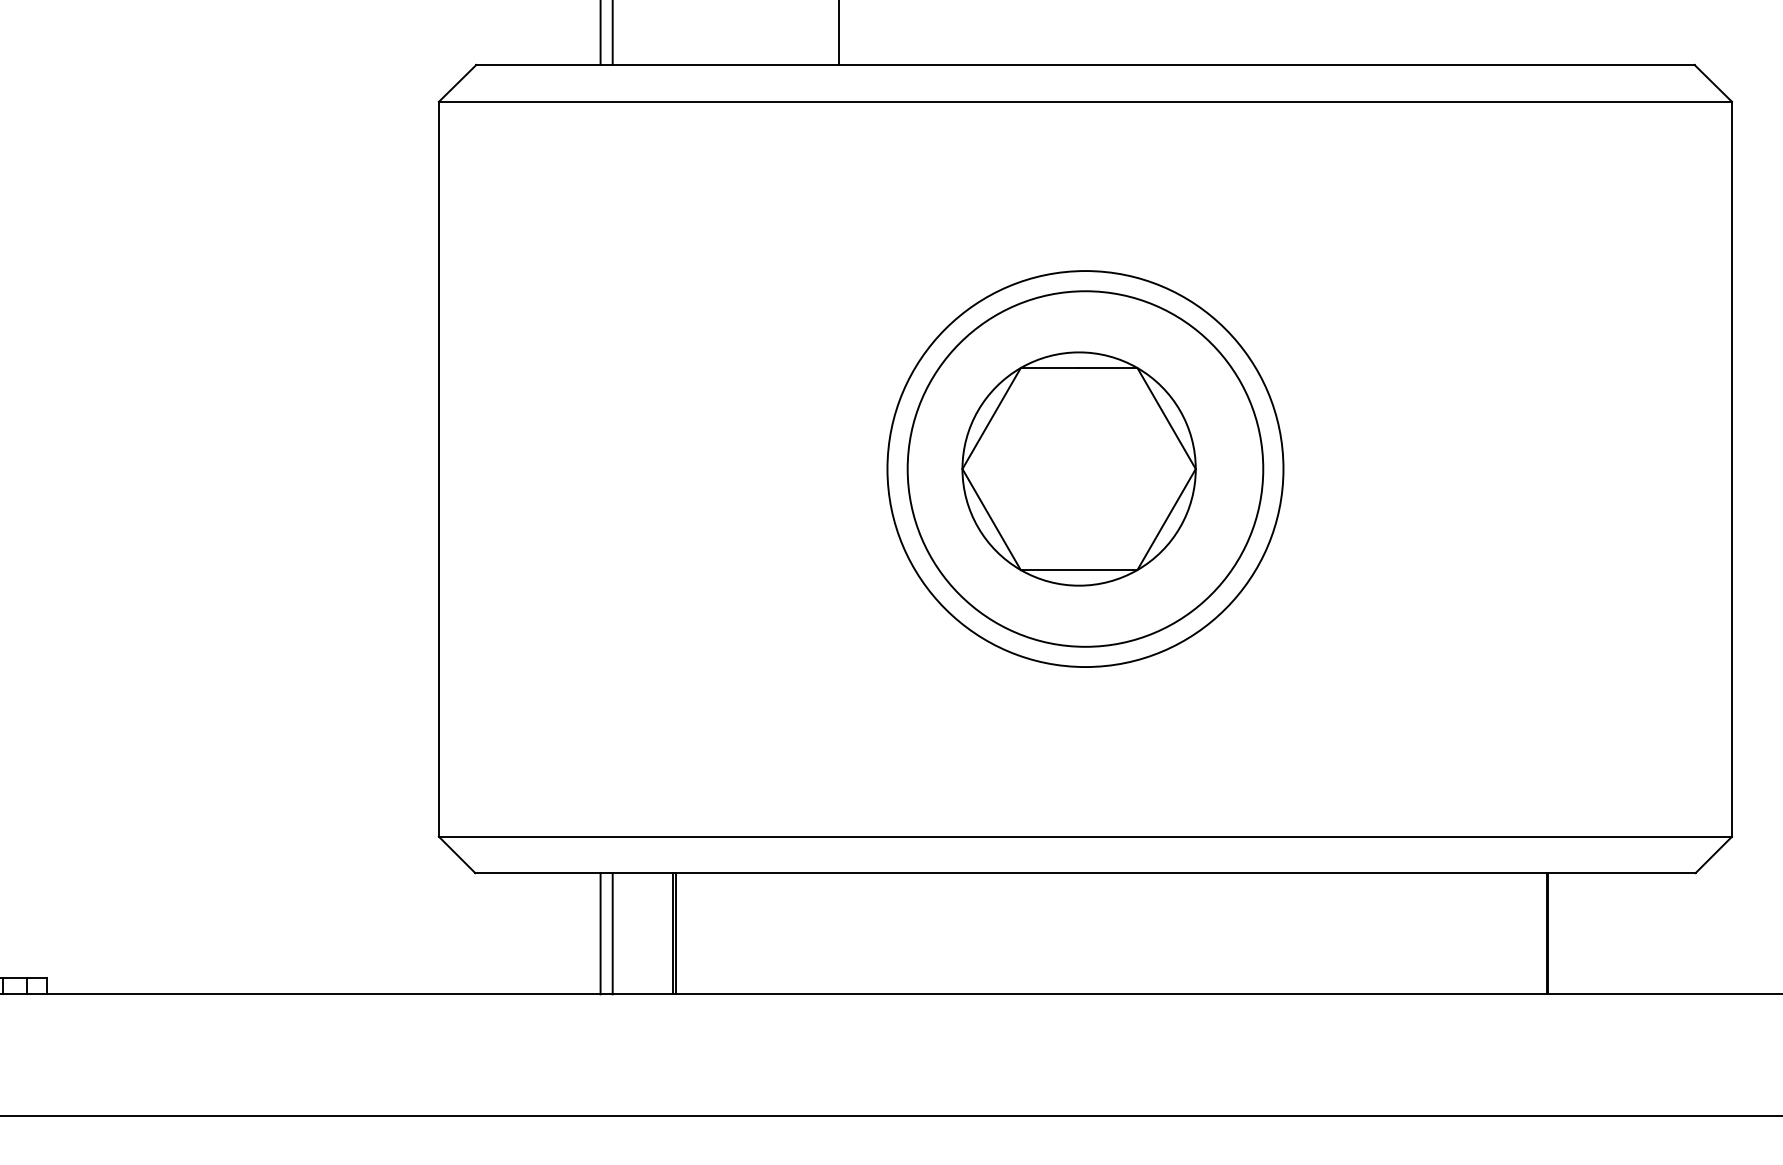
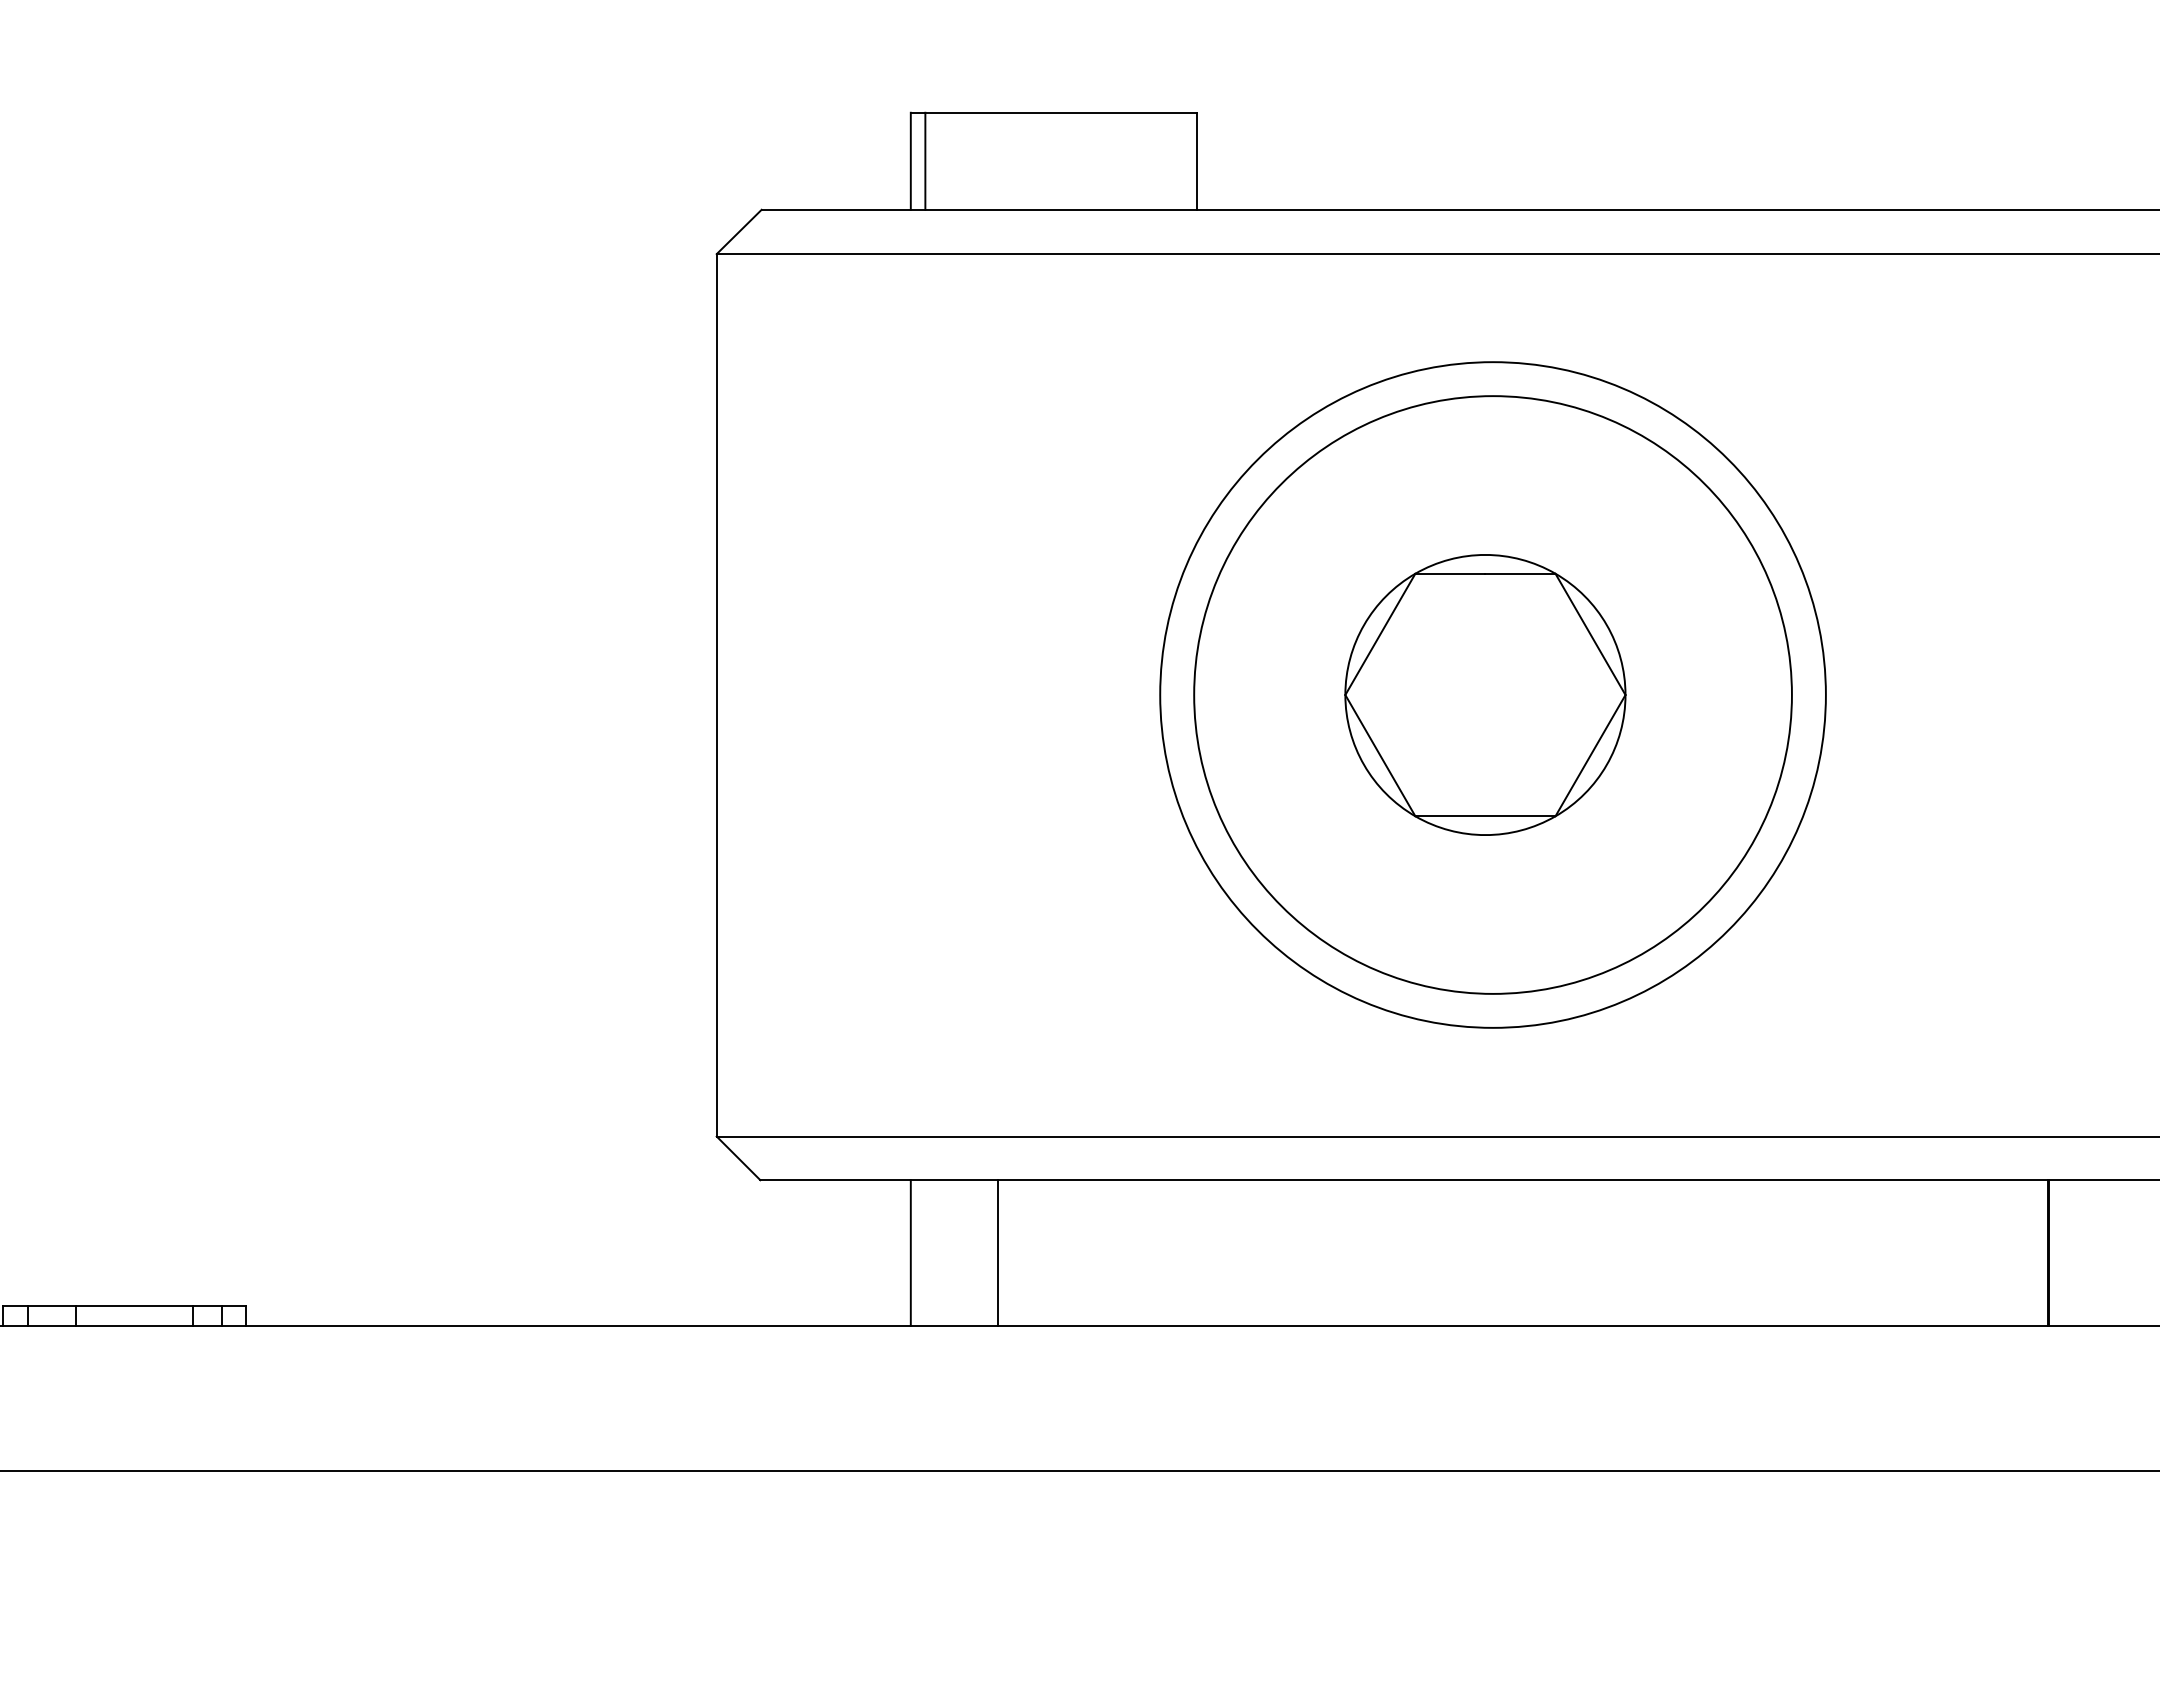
circle: (1085, 468) -> (1492, 694), size x1.4
circle: (1085, 468) -> (1492, 694), size x1.4
line: (612, 933) -> (925, 1252), removed
line: (676, 933) -> (1001, 1252), removed

